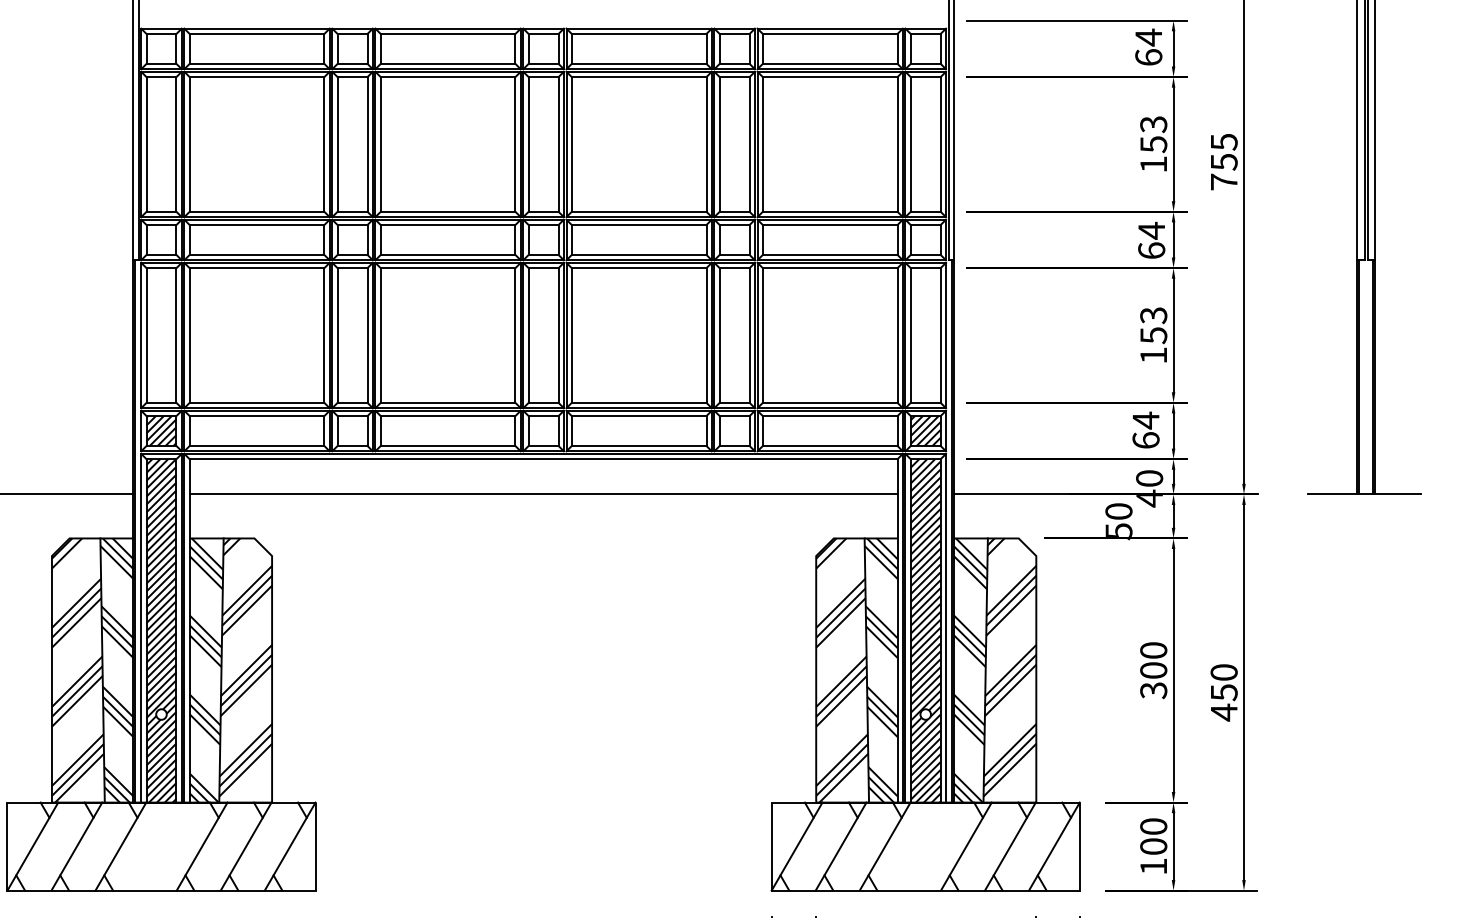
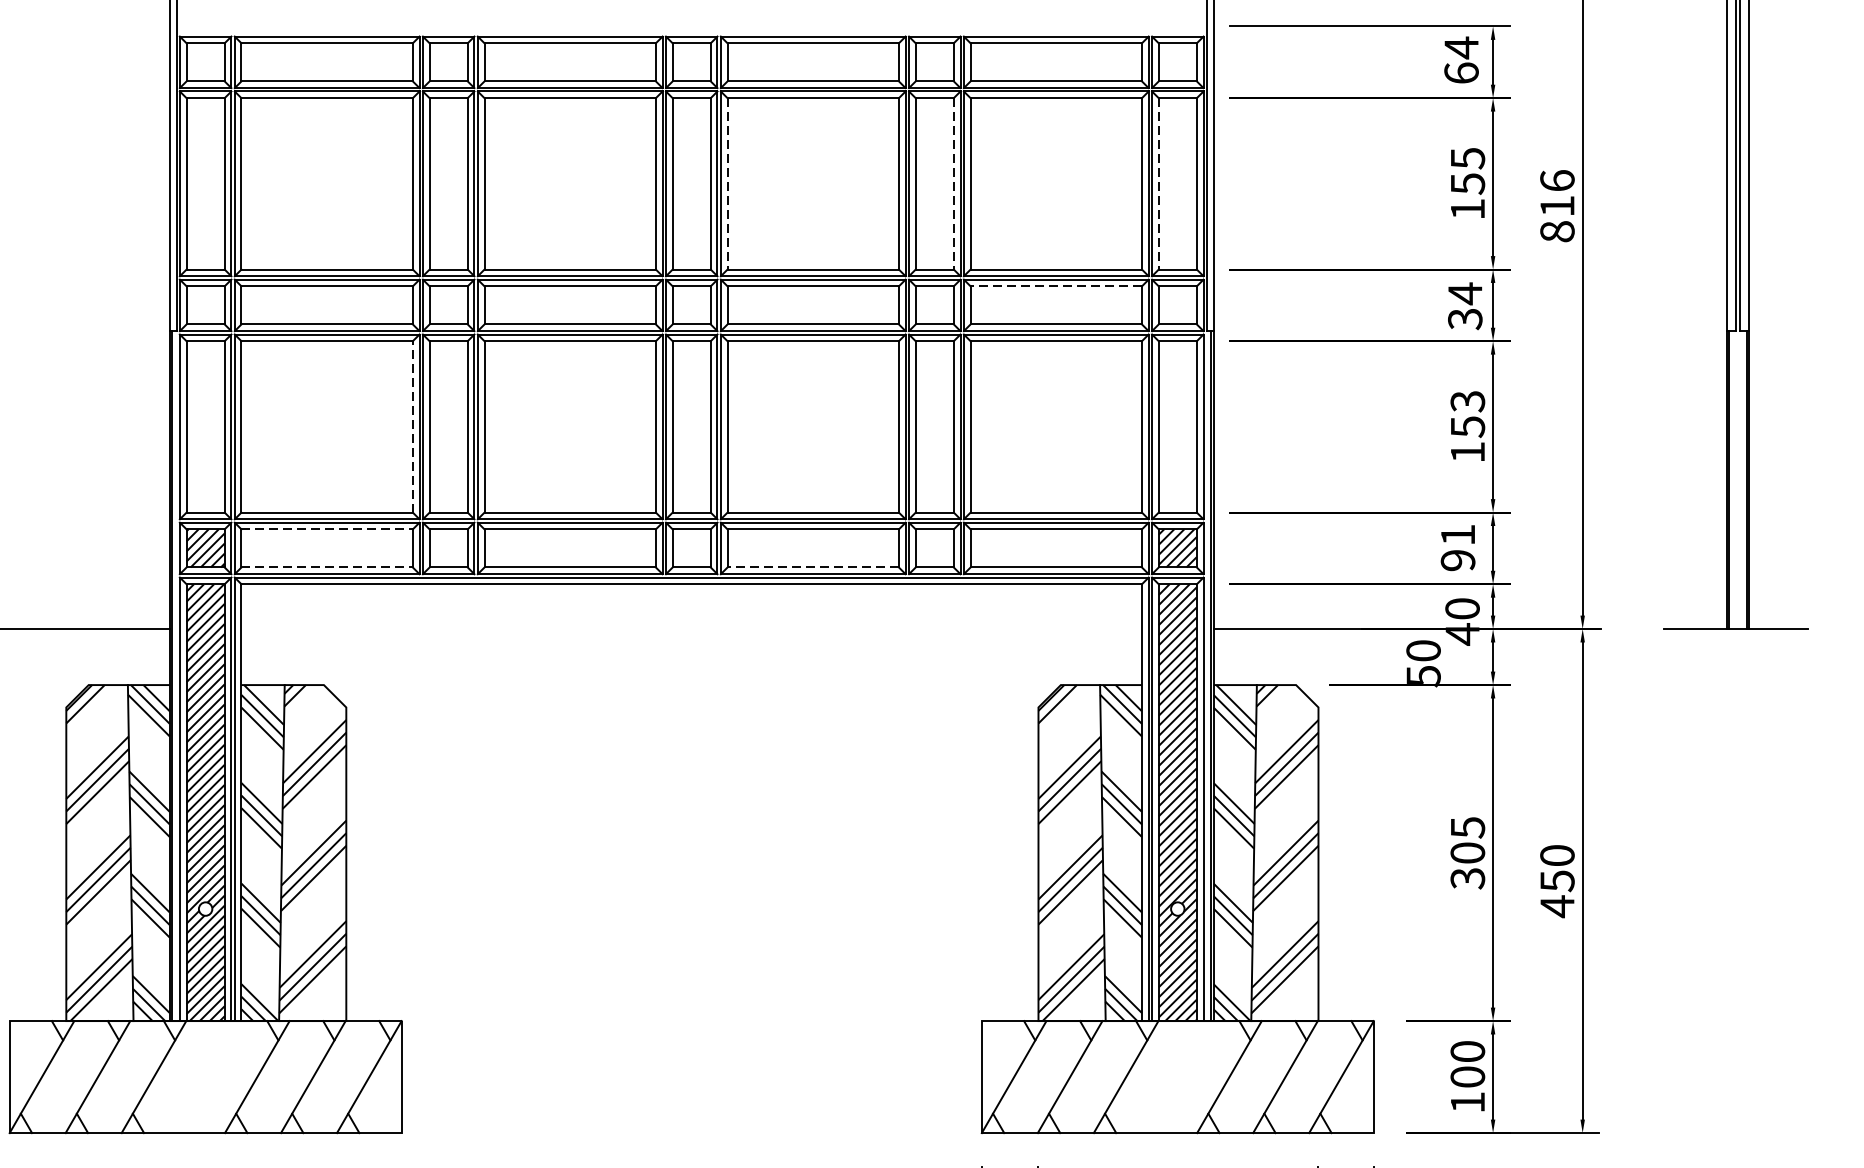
text: (1153, 124) -> (1467, 158), 153 -> 155
line: (571, 144) -> (727, 183), solid -> dashed
line: (749, 144) -> (953, 183), solid -> dashed
line: (910, 144) -> (1158, 183), solid -> dashed
text: (1223, 161) -> (1556, 205), 755 -> 816
line: (829, 225) -> (1055, 286), solid -> dashed
text: (1151, 250) -> (1465, 318), 64 -> 34
line: (324, 335) -> (412, 426), solid -> dashed
line: (257, 416) -> (327, 529), solid -> dashed
text: (1145, 429) -> (1457, 546), 64 -> 91
line: (257, 446) -> (327, 568), solid -> dashed
line: (638, 446) -> (812, 568), solid -> dashed
line: (543, 494) -> (691, 629), removed
text: (1153, 650) -> (1467, 827), 300 -> 305

